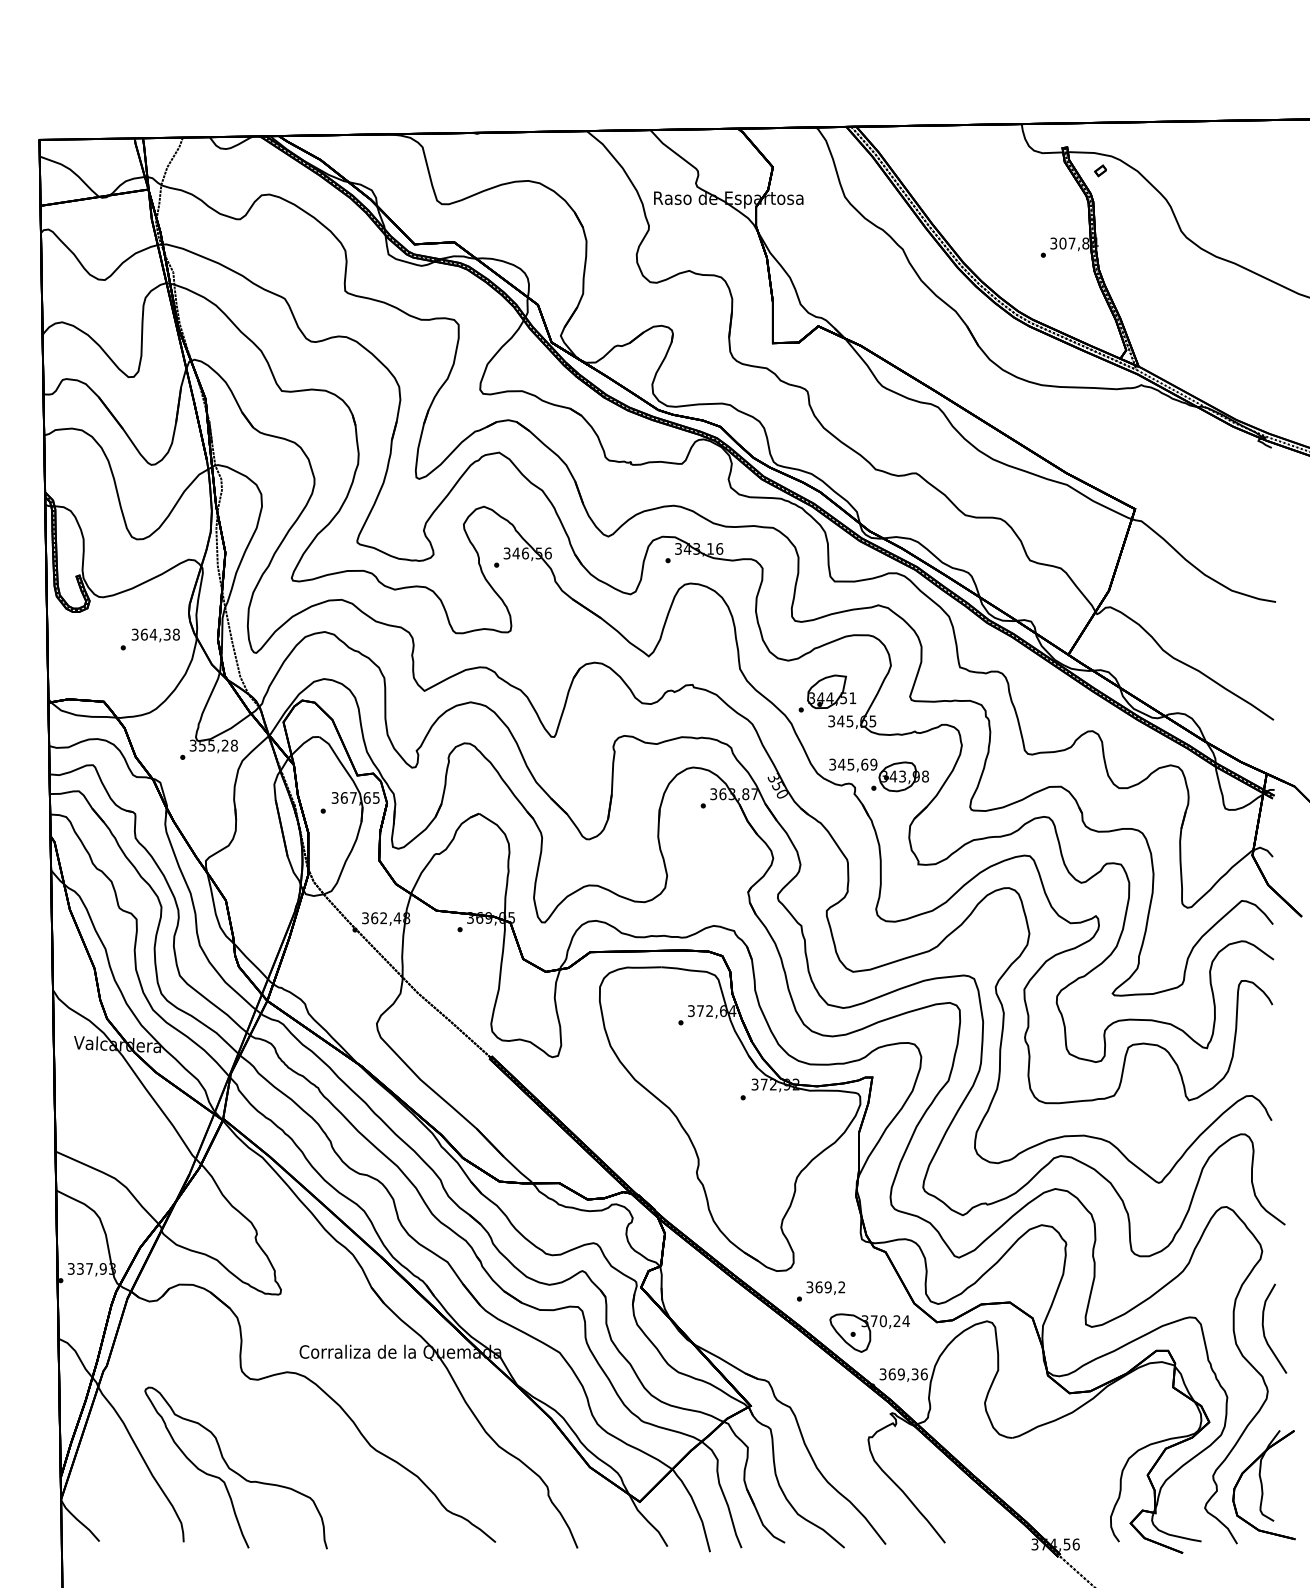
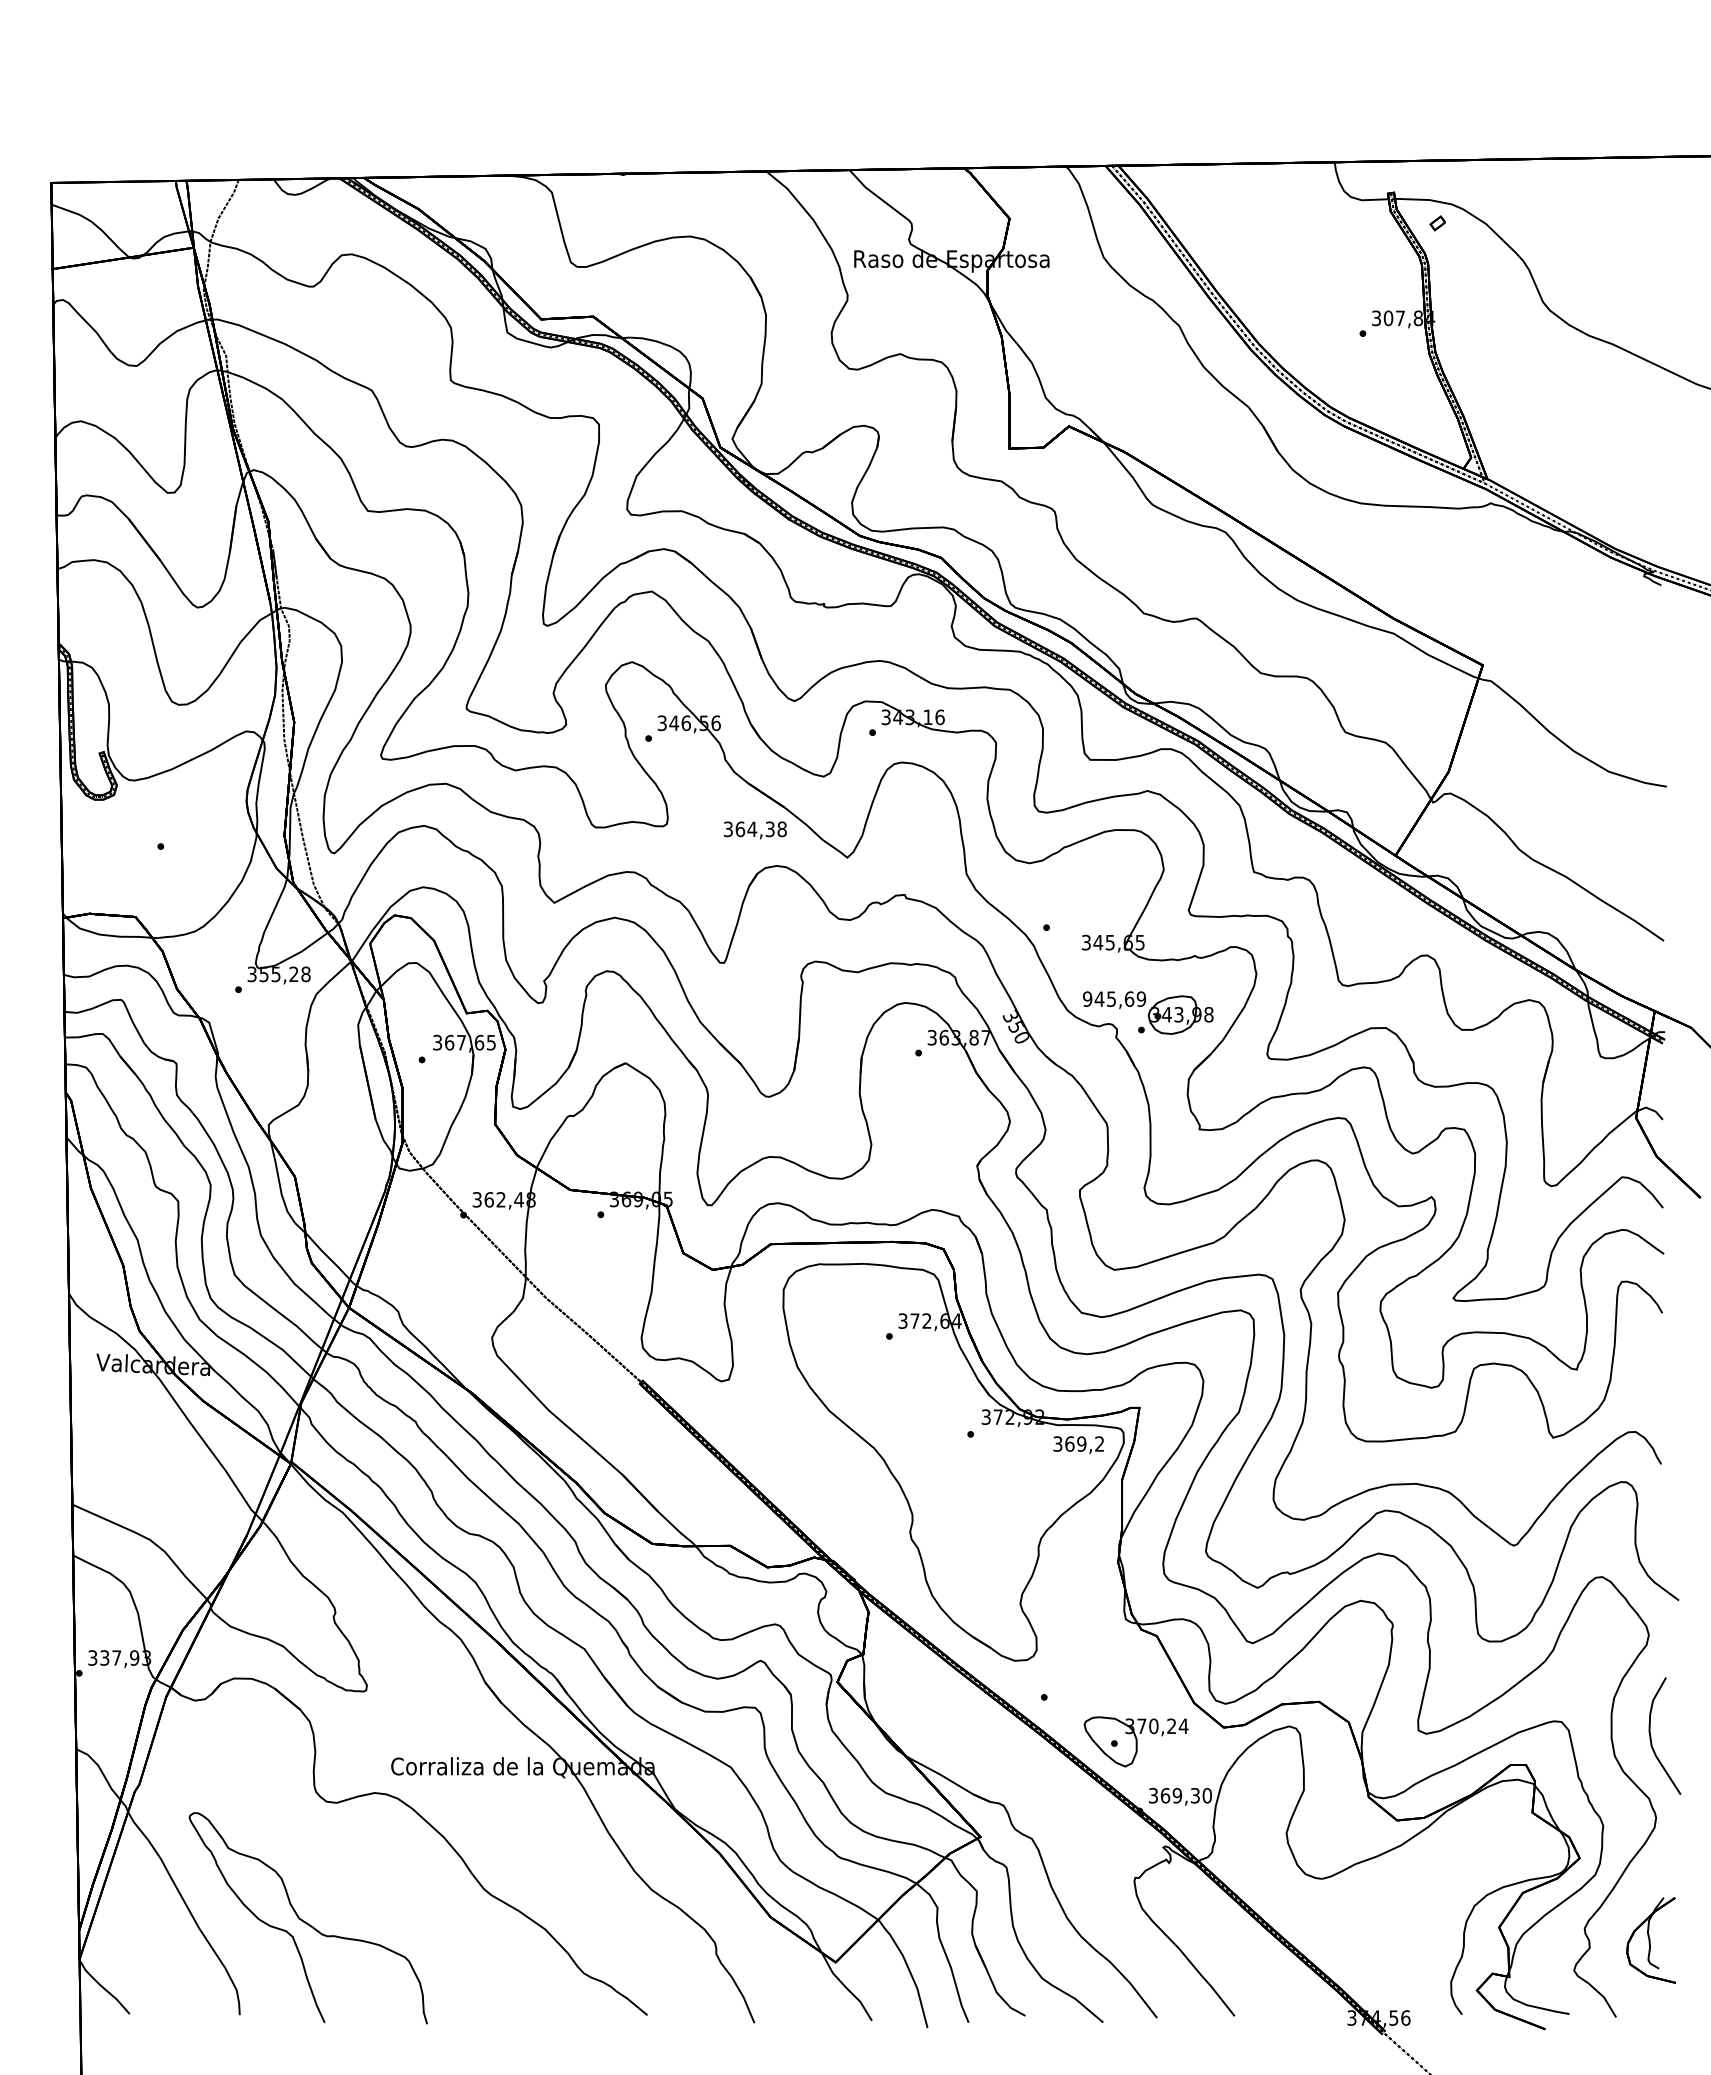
text: (155, 635) -> (754, 830), moved
part: (831, 691) -> (1086, 903), removed
text: (832, 764) -> (1087, 998), 345,69 -> 945,69
text: (825, 1287) -> (1078, 1444), moved
text: (924, 1374) -> (1207, 1795), 369,36 -> 369,30
part: (1264, 1485) -> (1651, 1940), size x0.6

